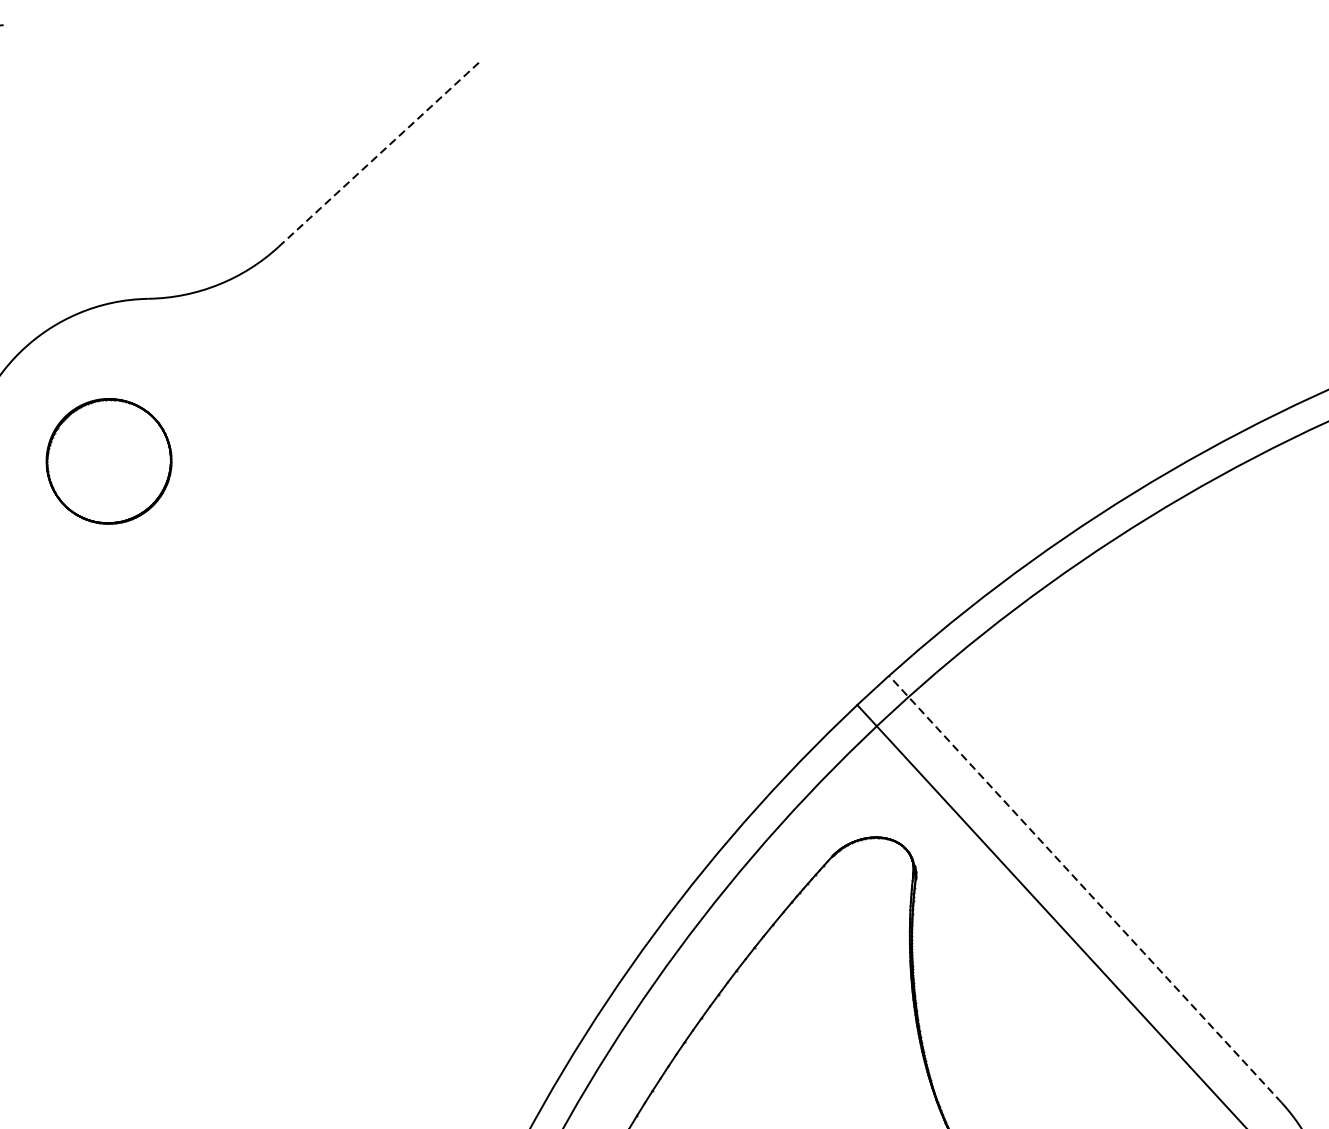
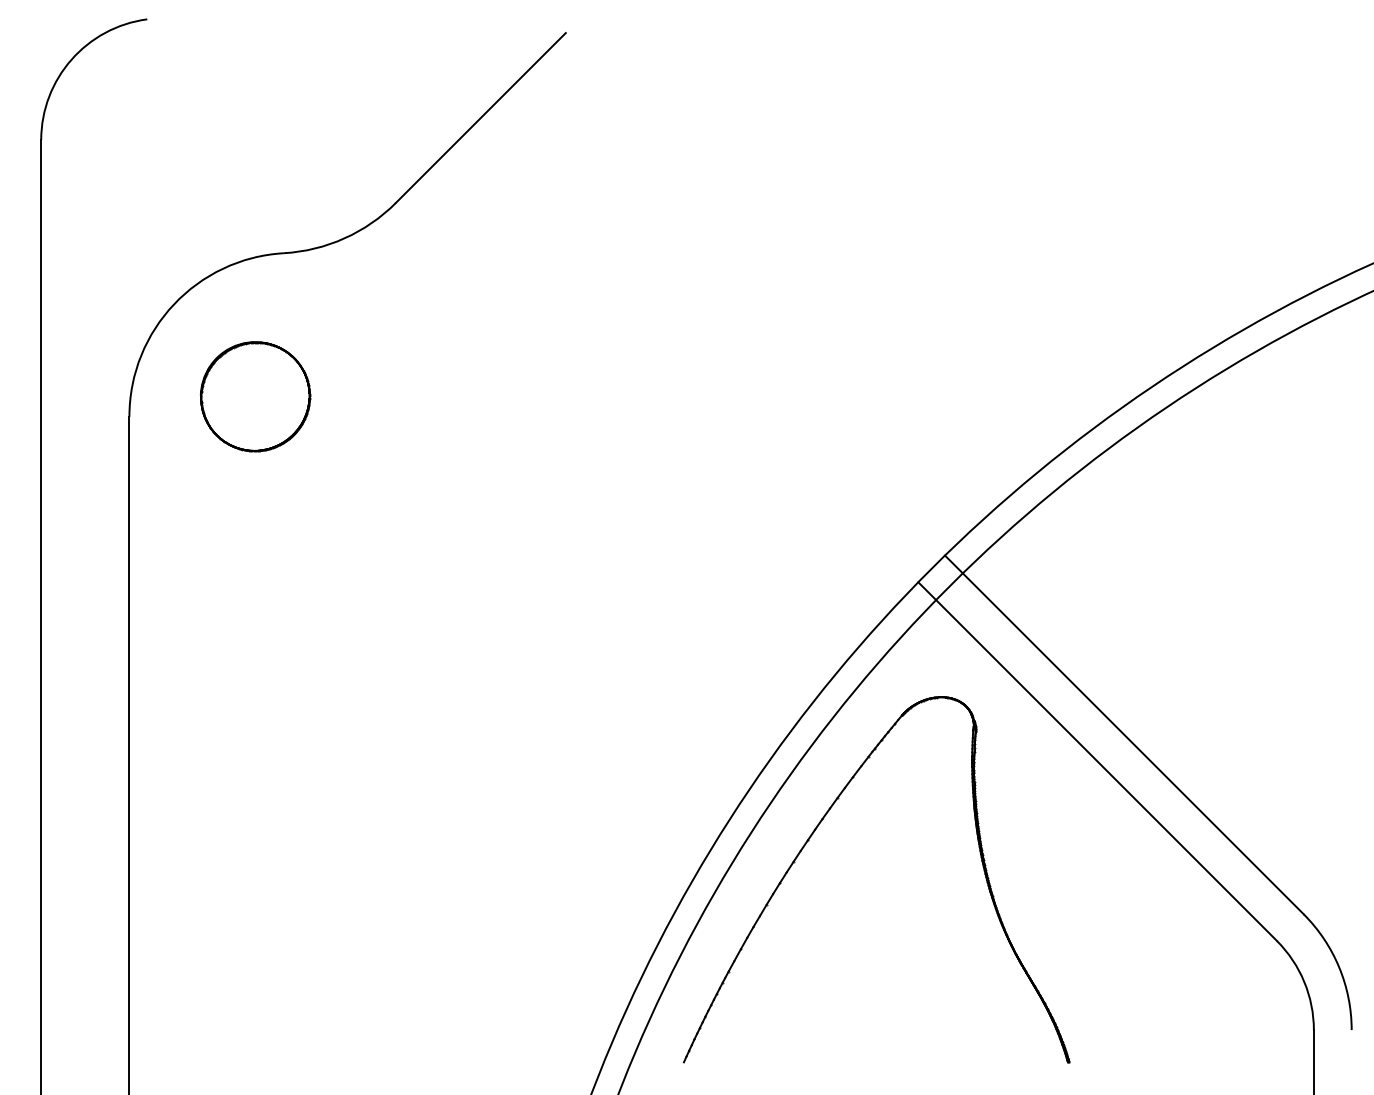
line: (380, 153) -> (481, 117), dashed -> solid
line: (1085, 888) -> (1124, 734), dashed -> solid

